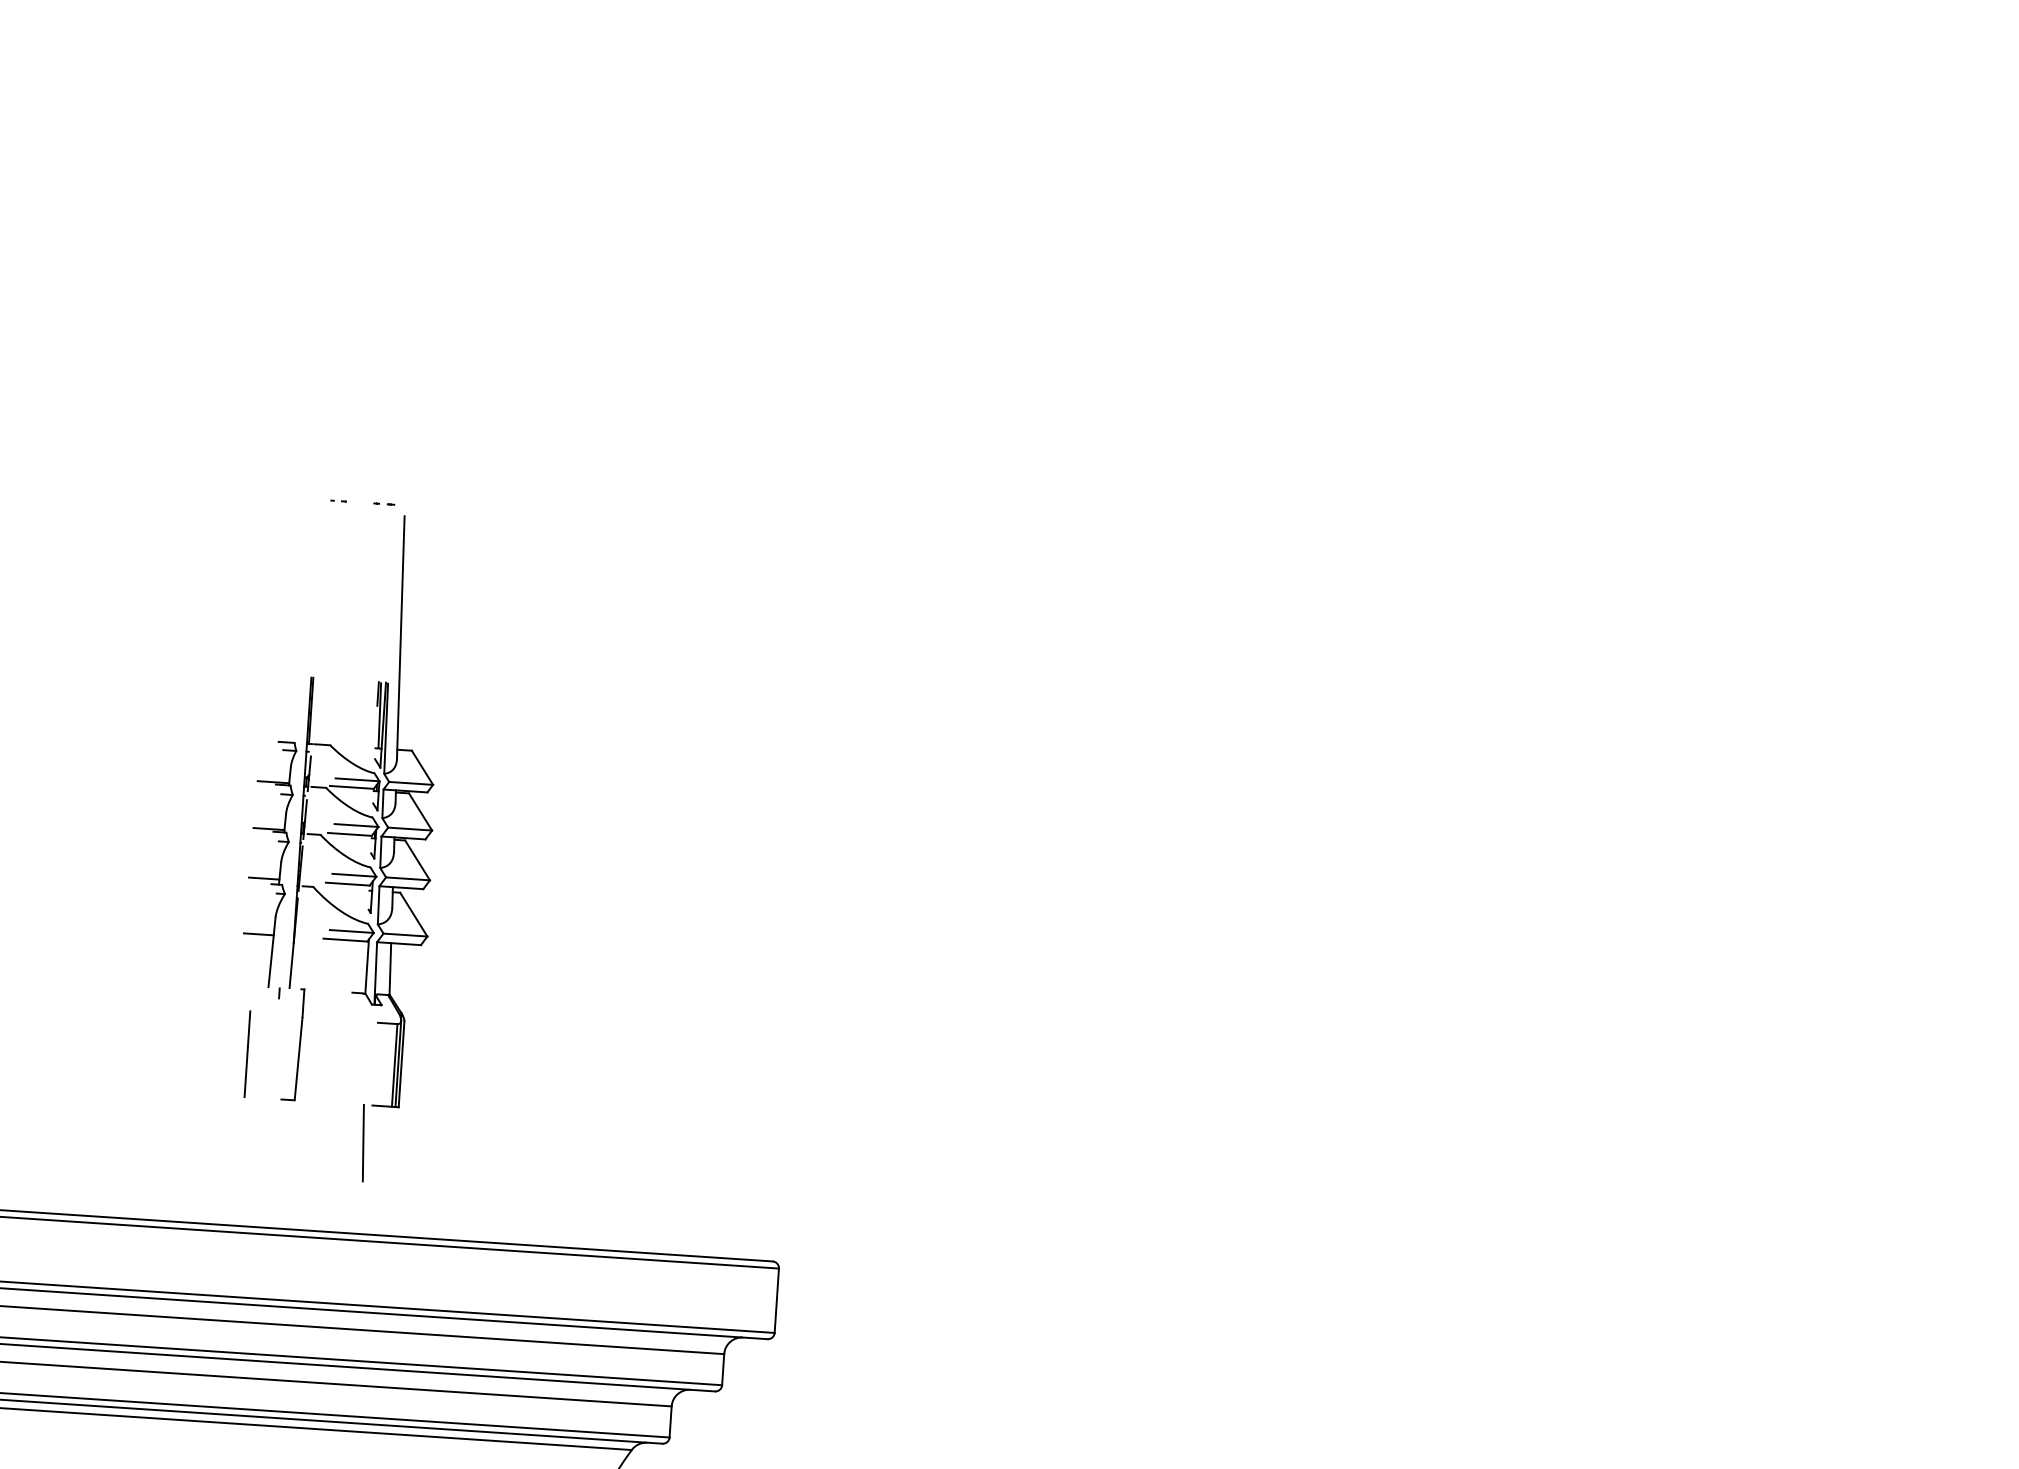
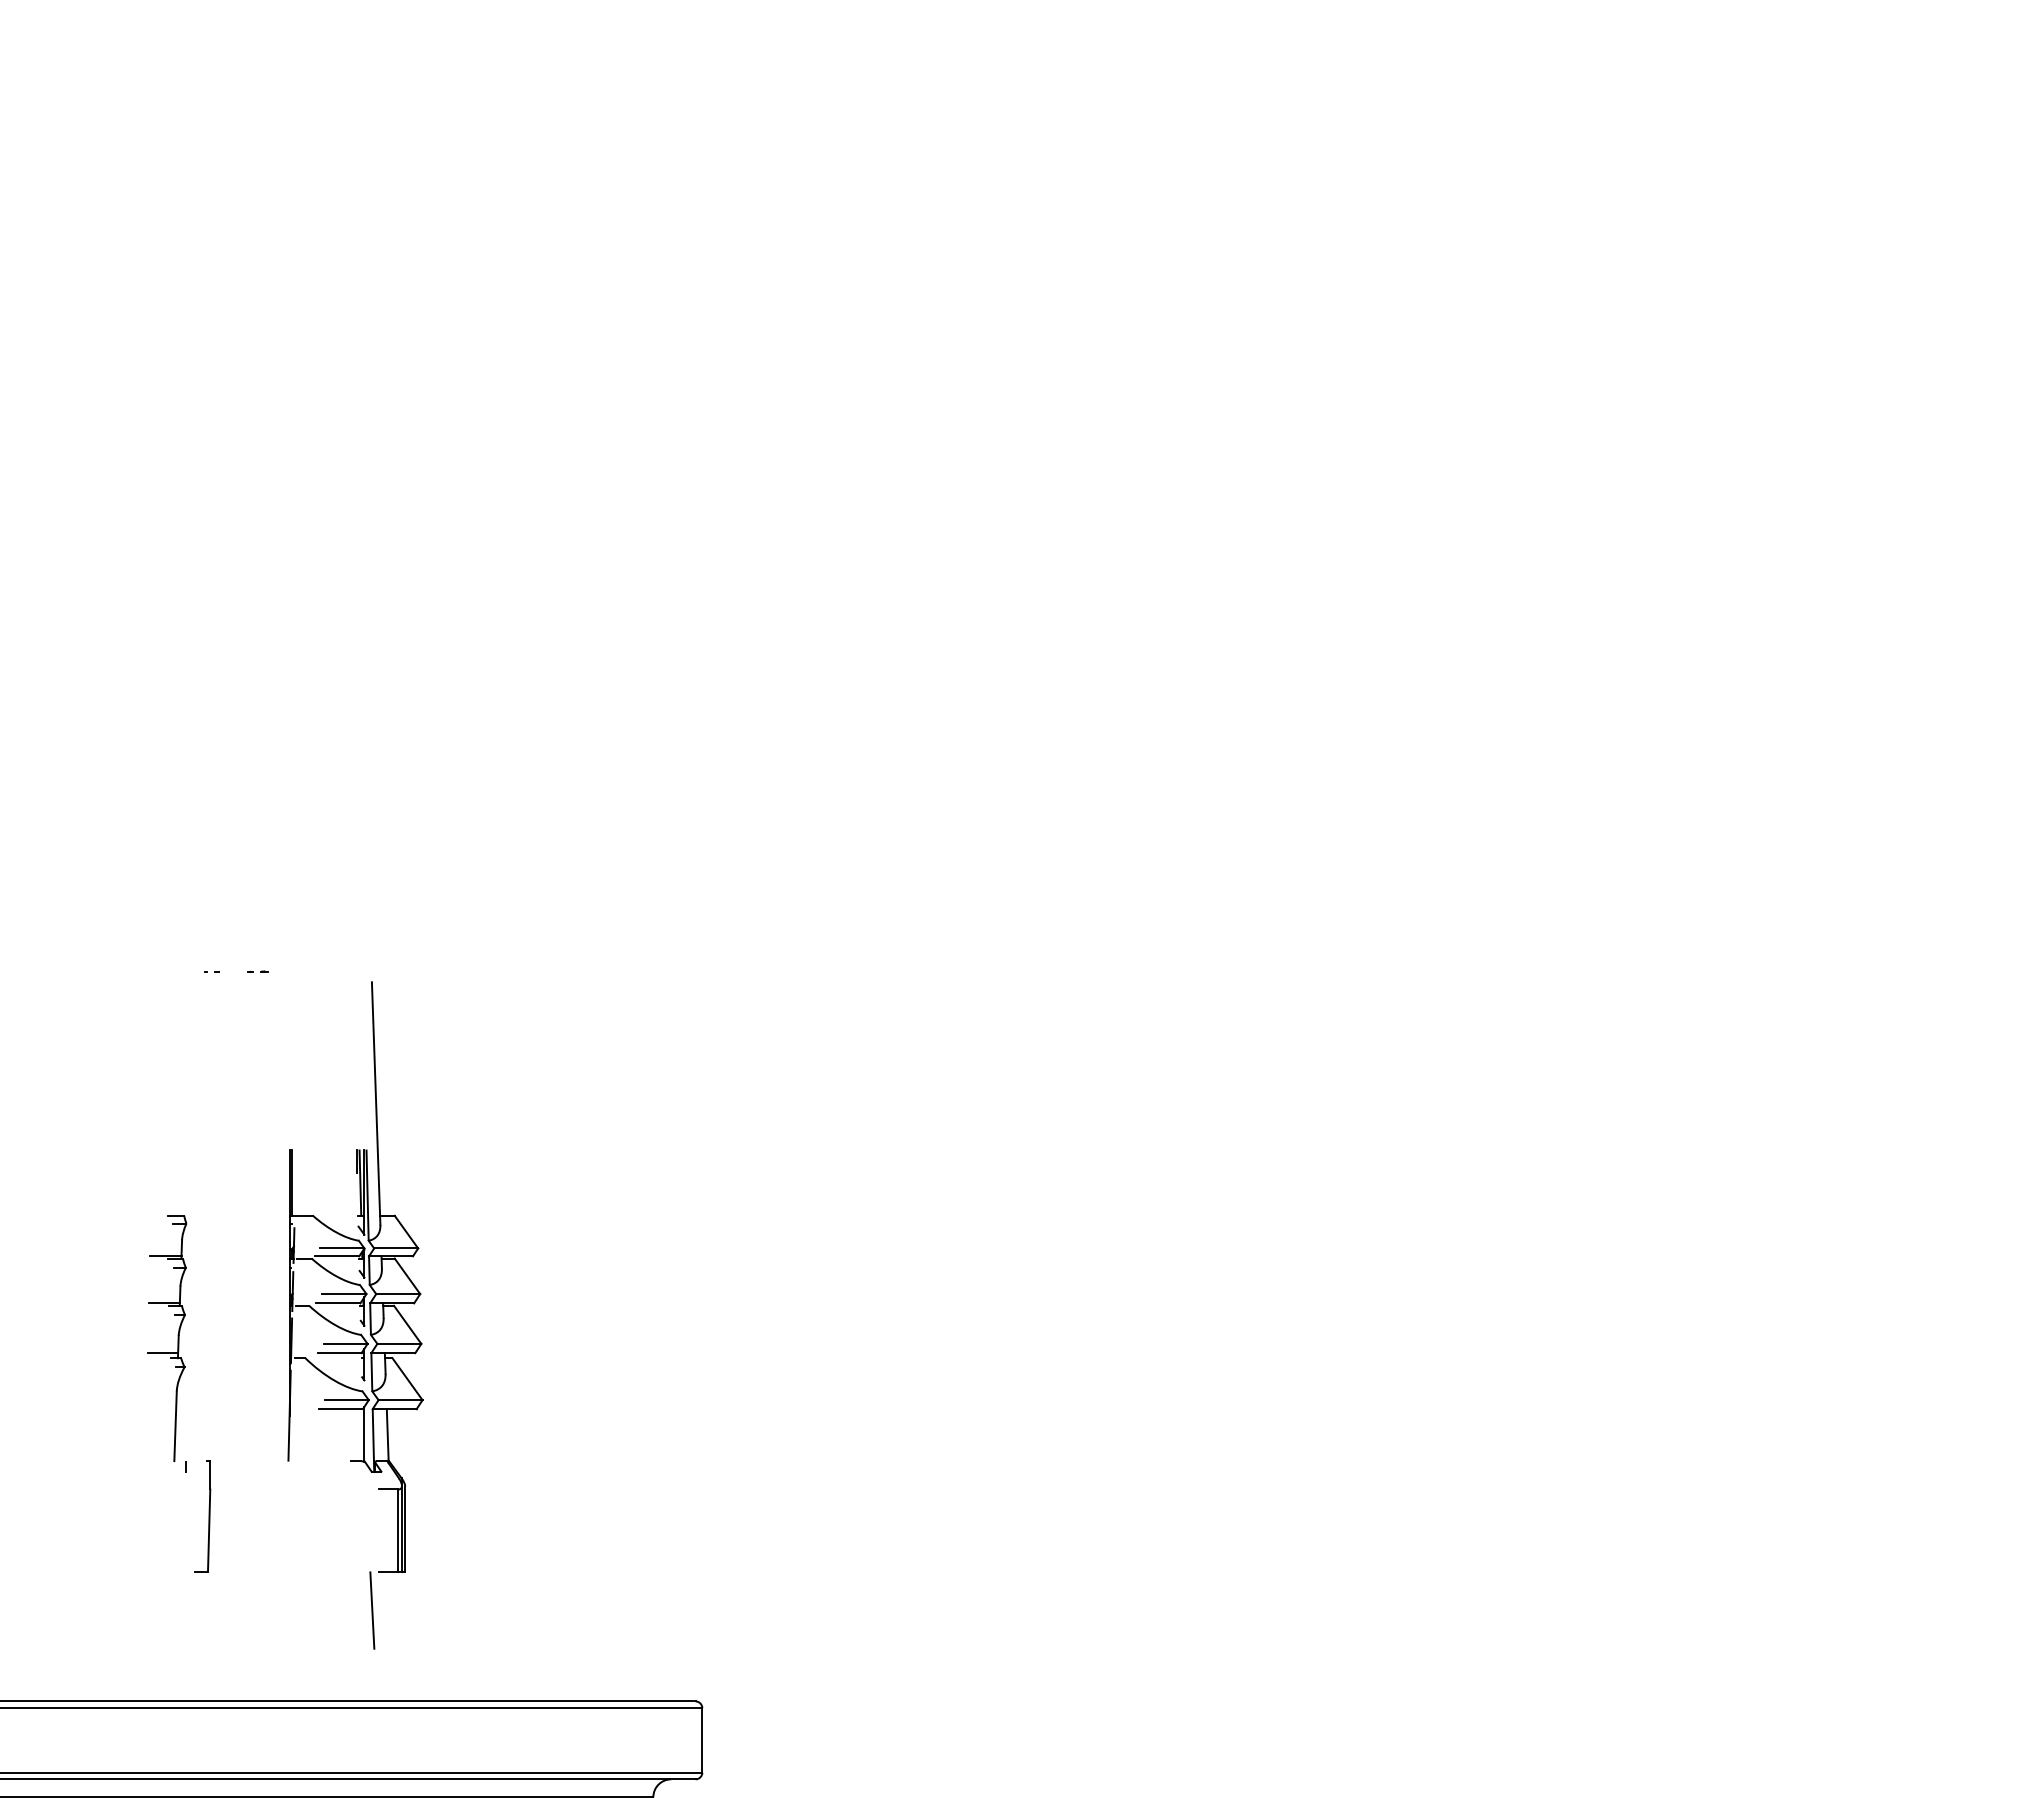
part: (370, 851) -> (360, 1319), moved
line: (259, 934) -> (161, 1409), removed
line: (247, 1054) -> (157, 1529), removed

